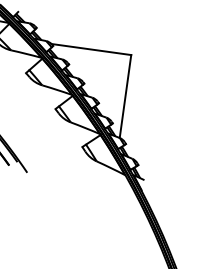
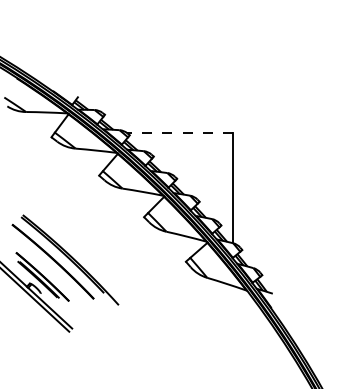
line: (91, 49) -> (180, 133), solid -> dashed

